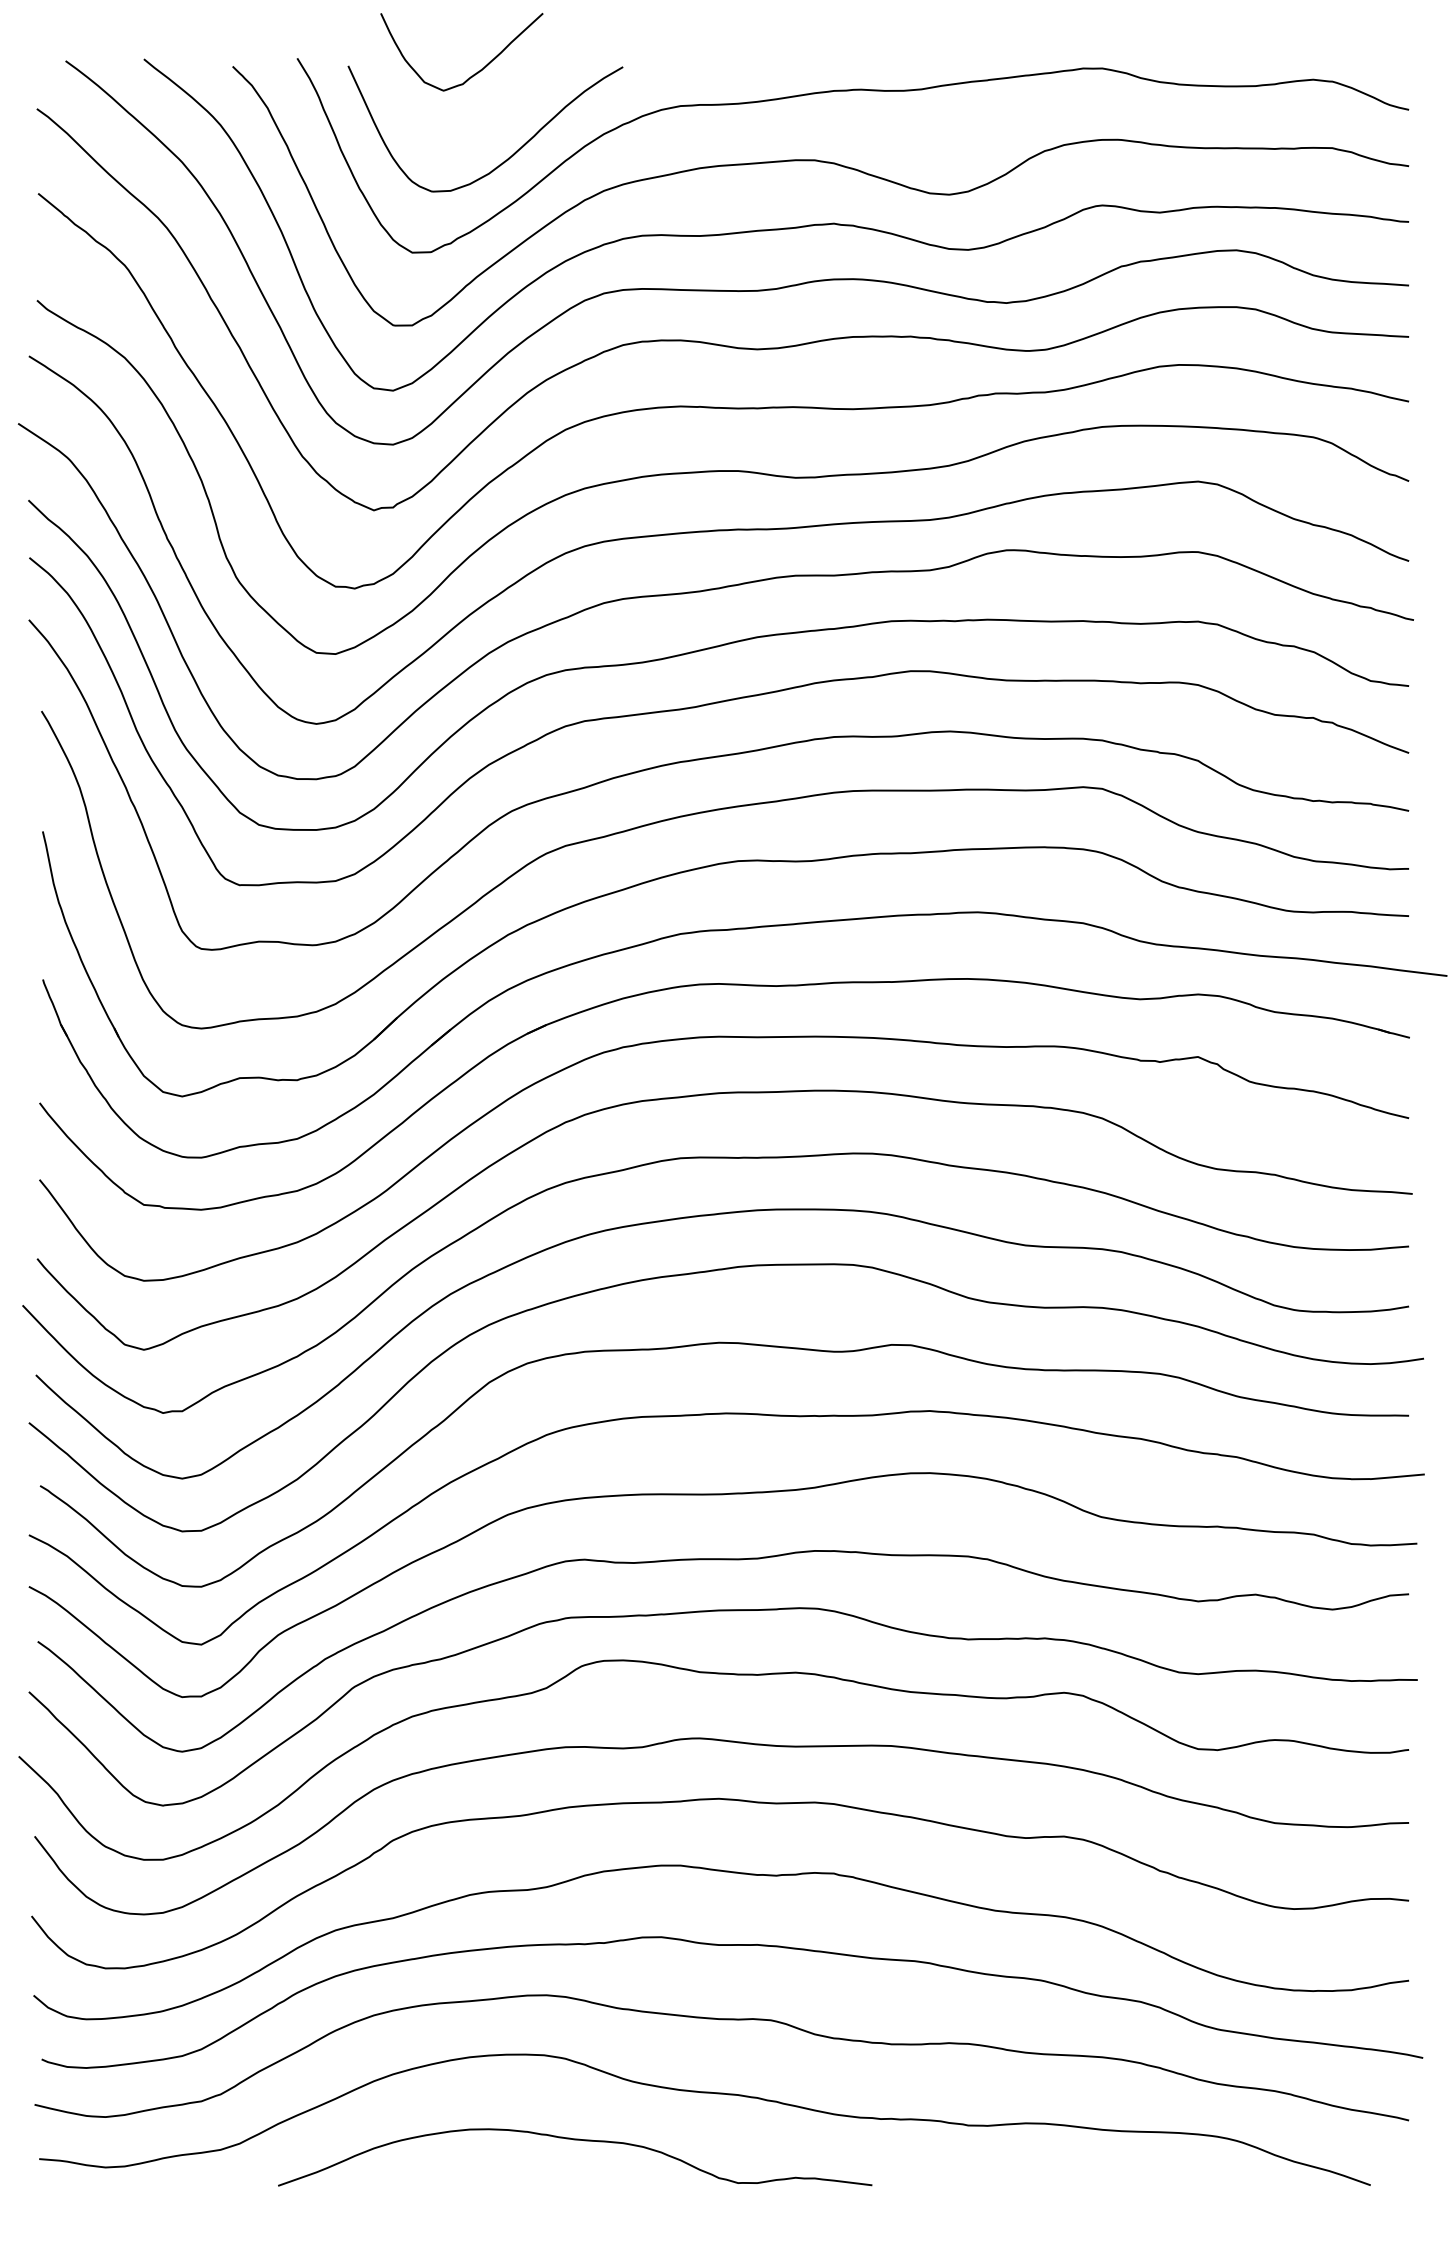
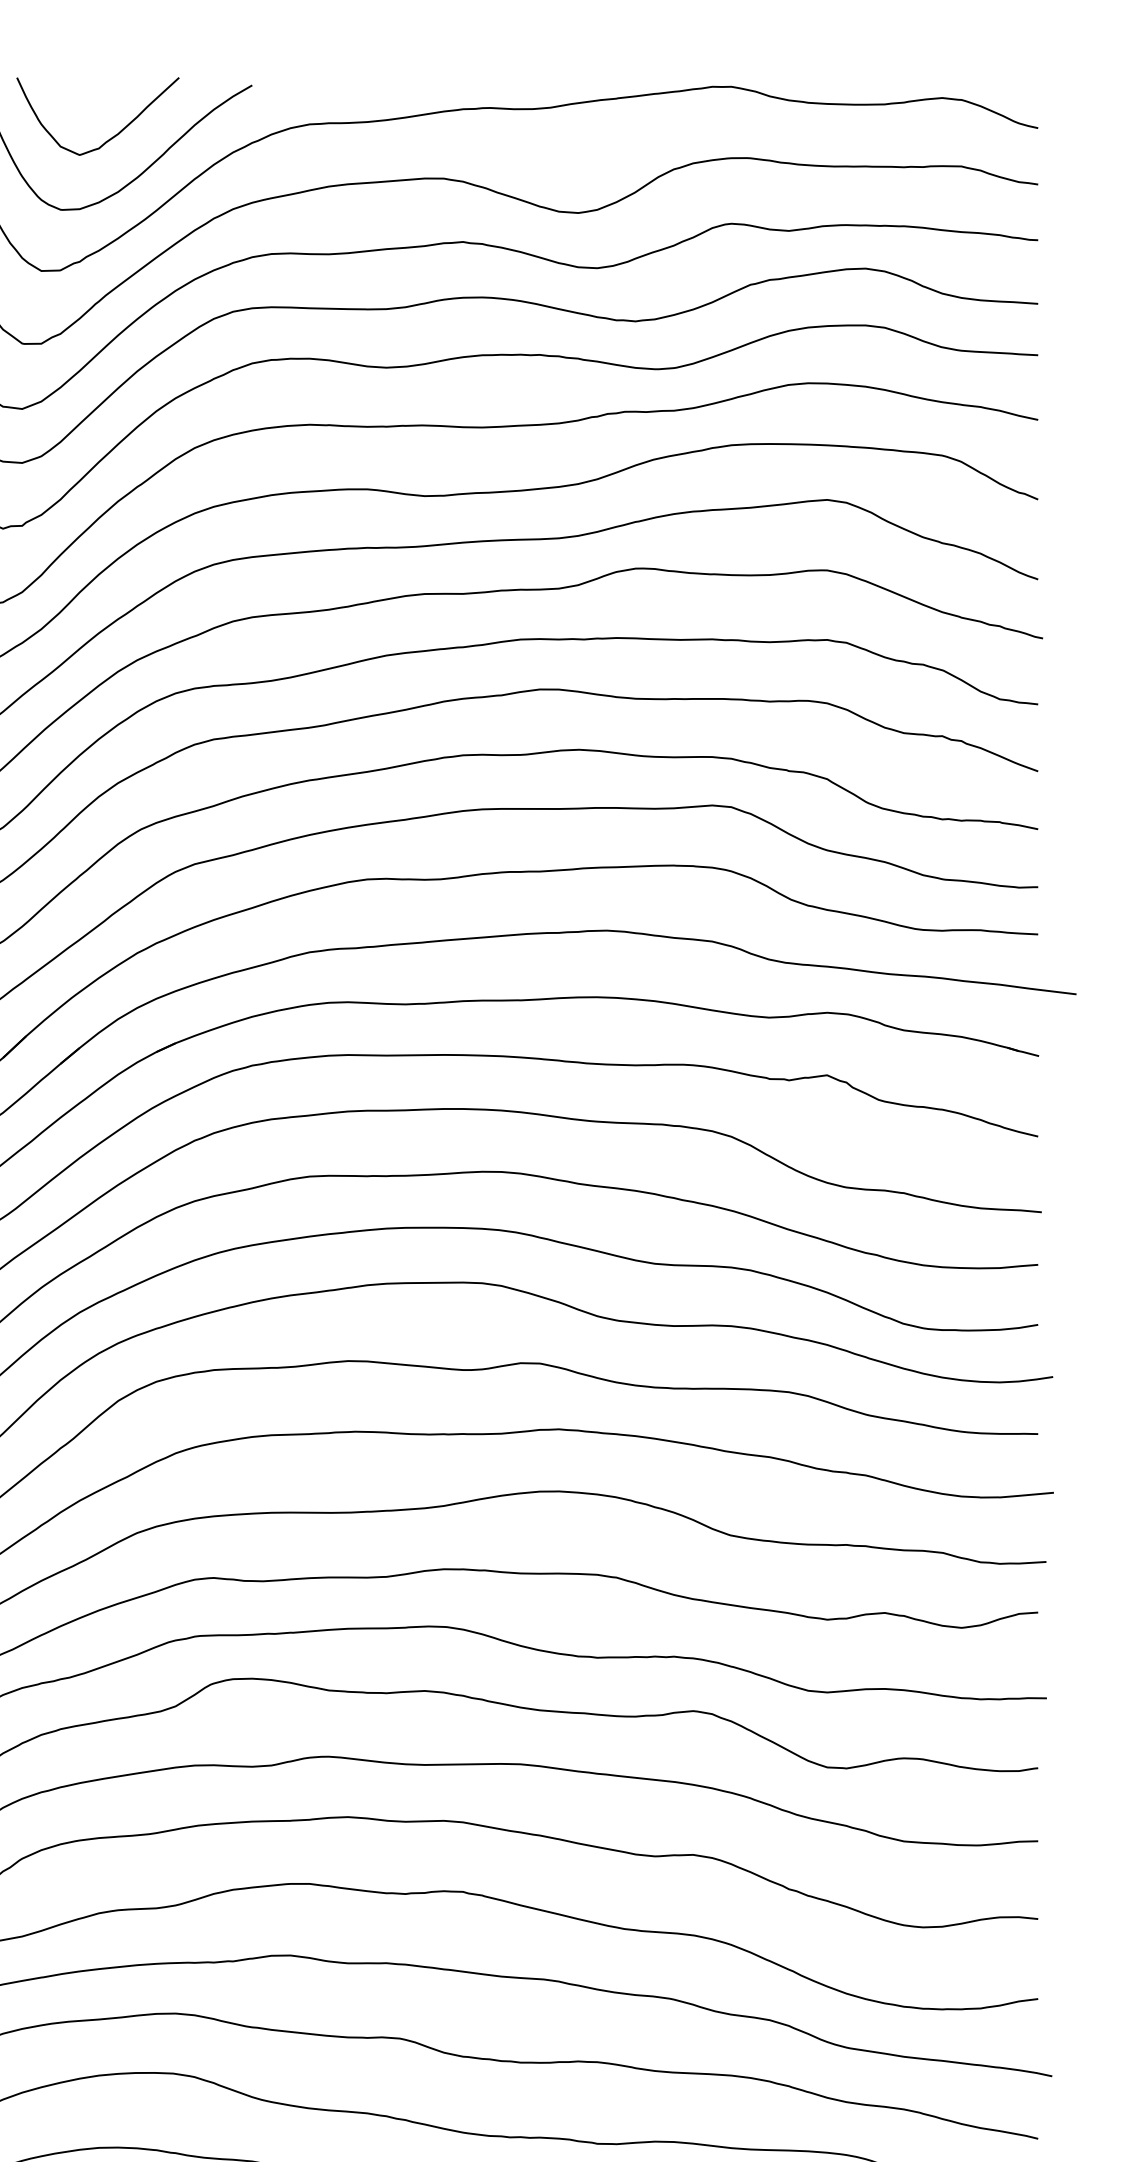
curve: (474, 73) -> (110, 137), moved

